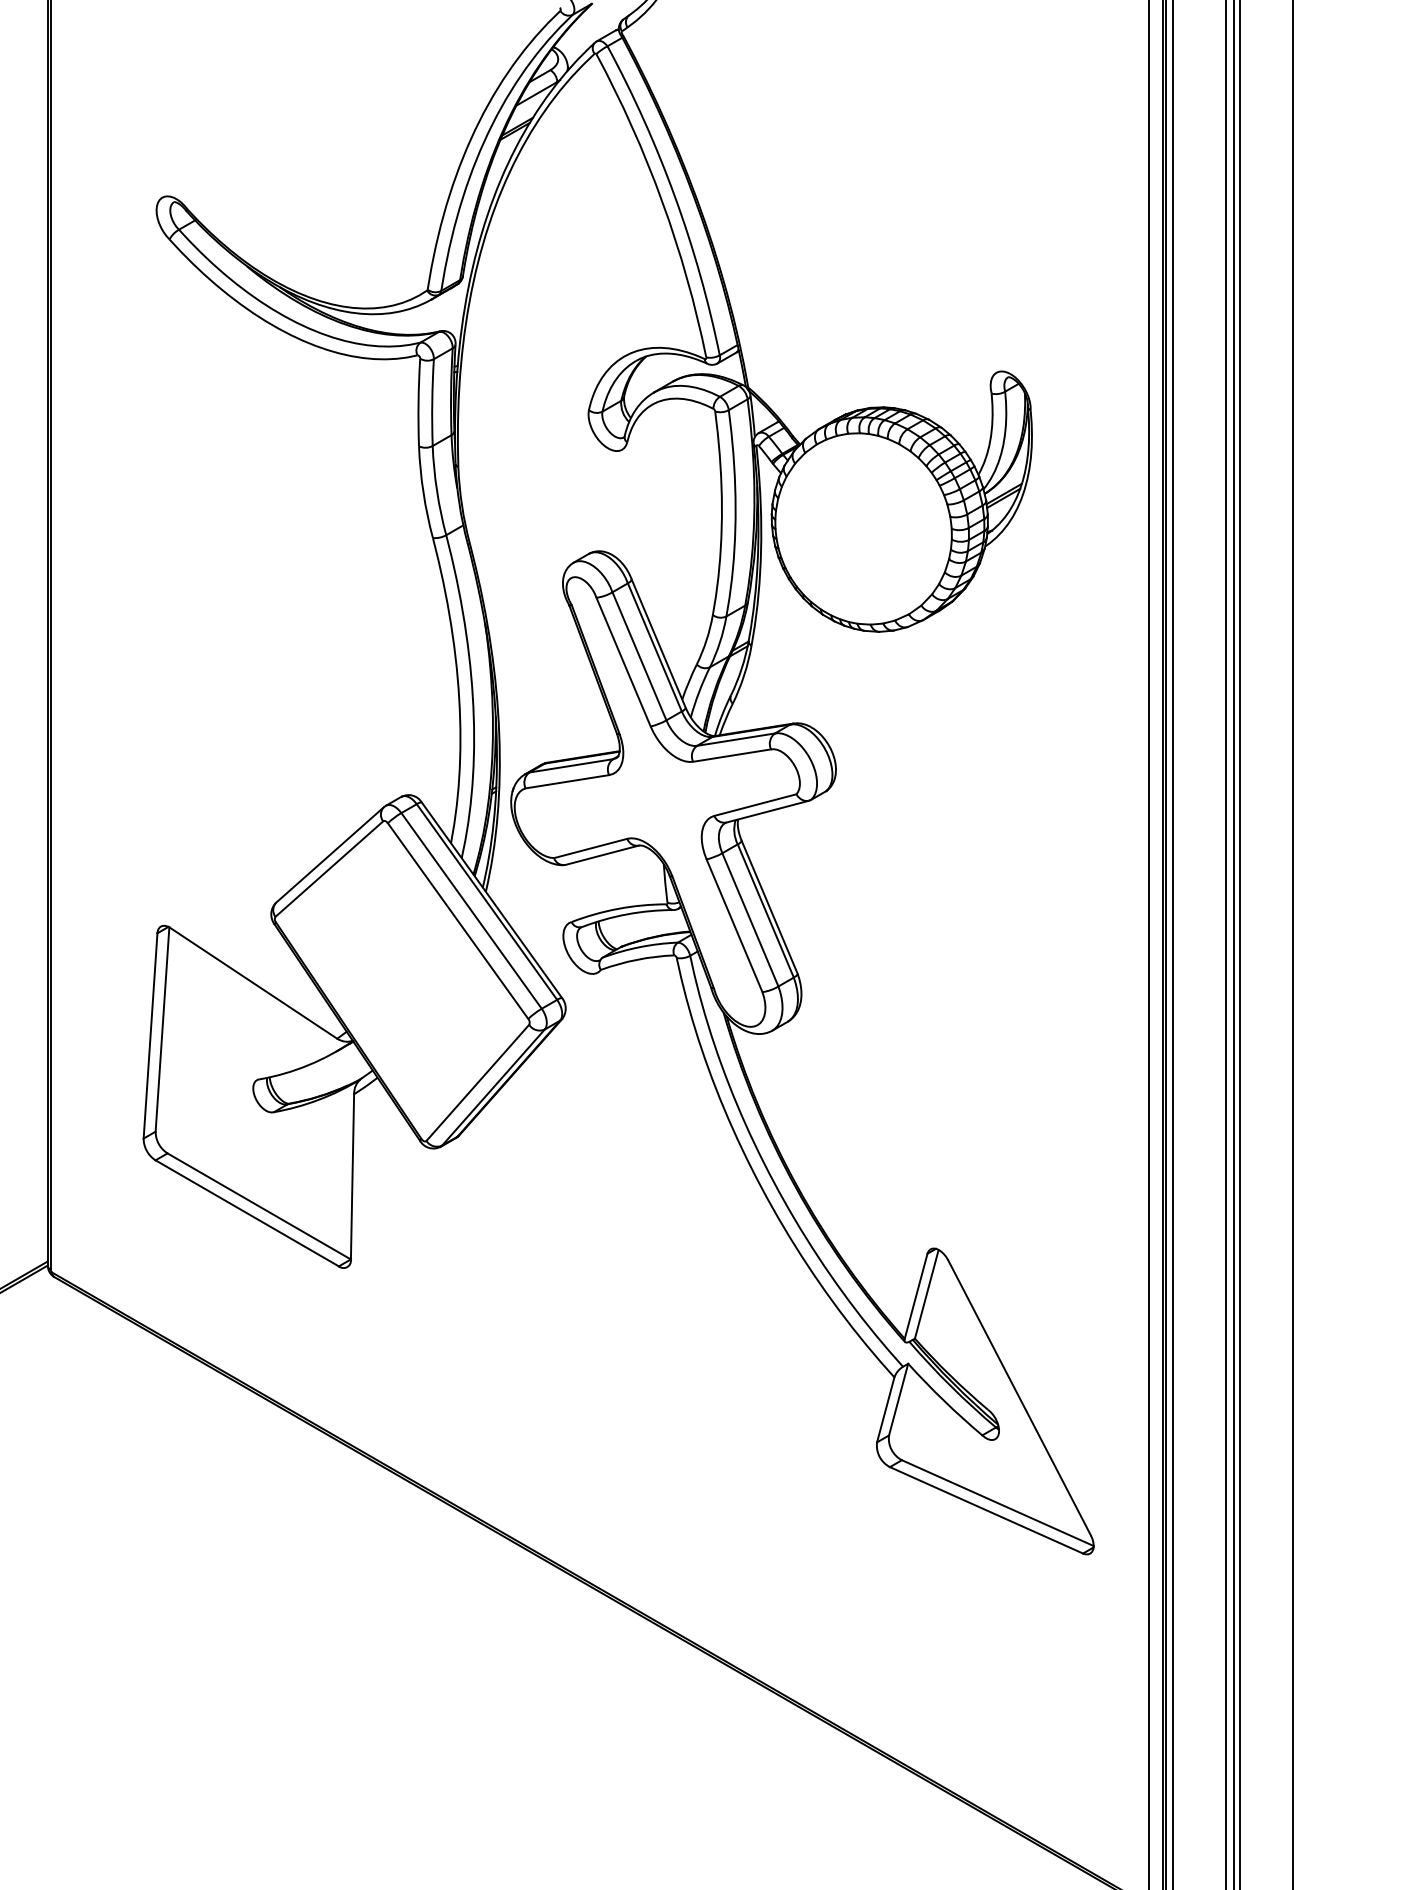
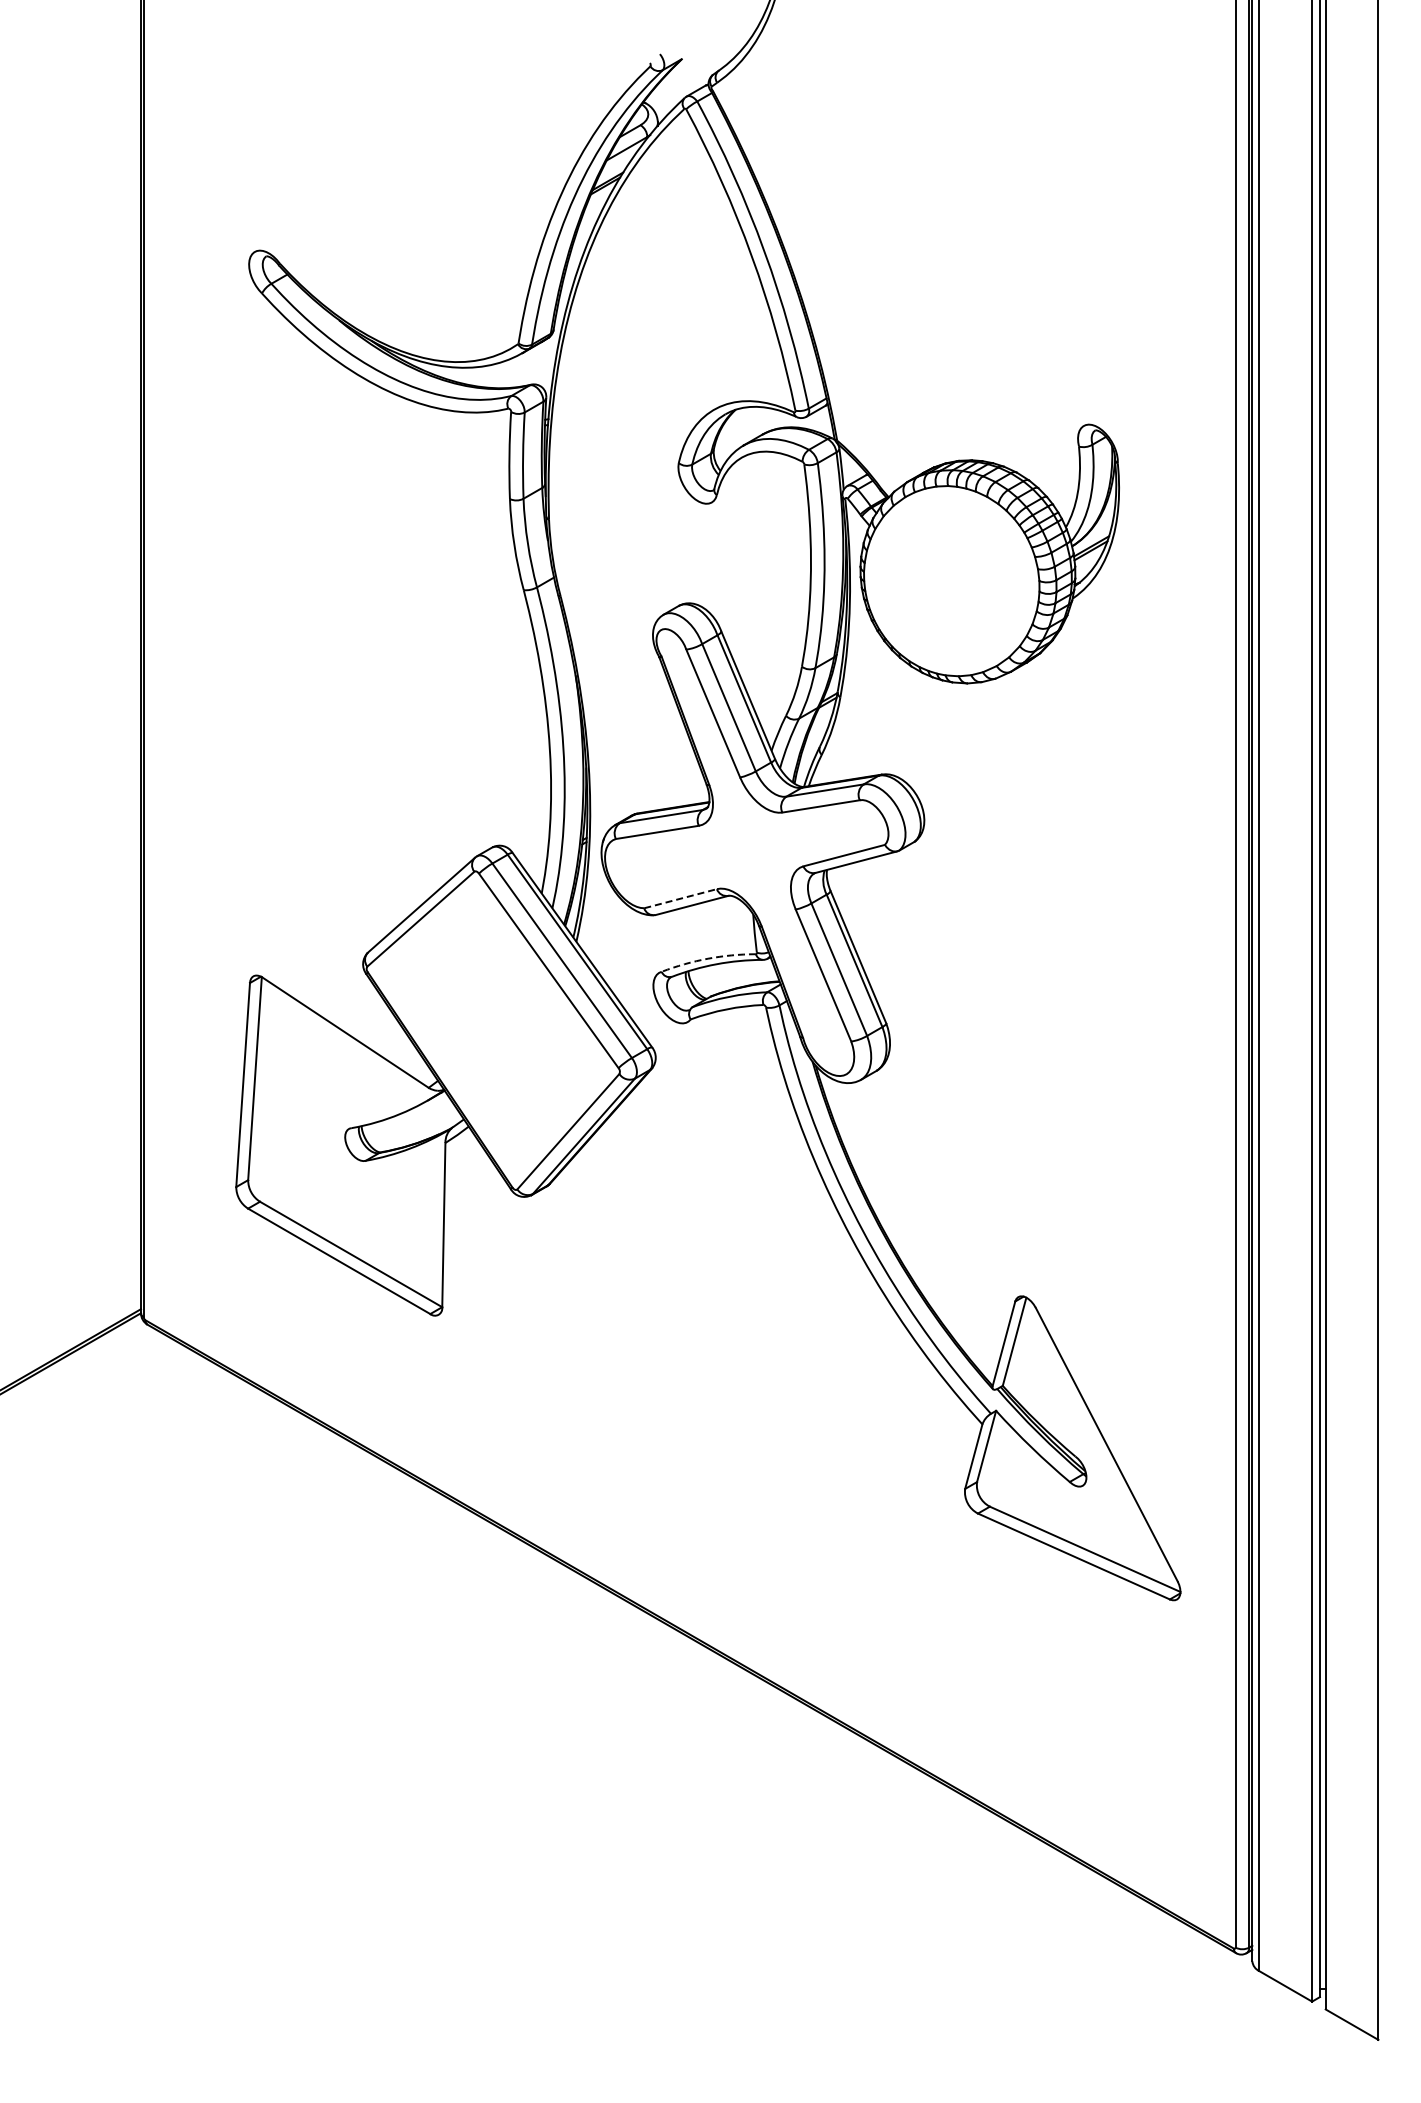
line: (590, 848) -> (680, 898), solid -> dashed
arc: (618, 908) -> (708, 958), solid -> dashed

